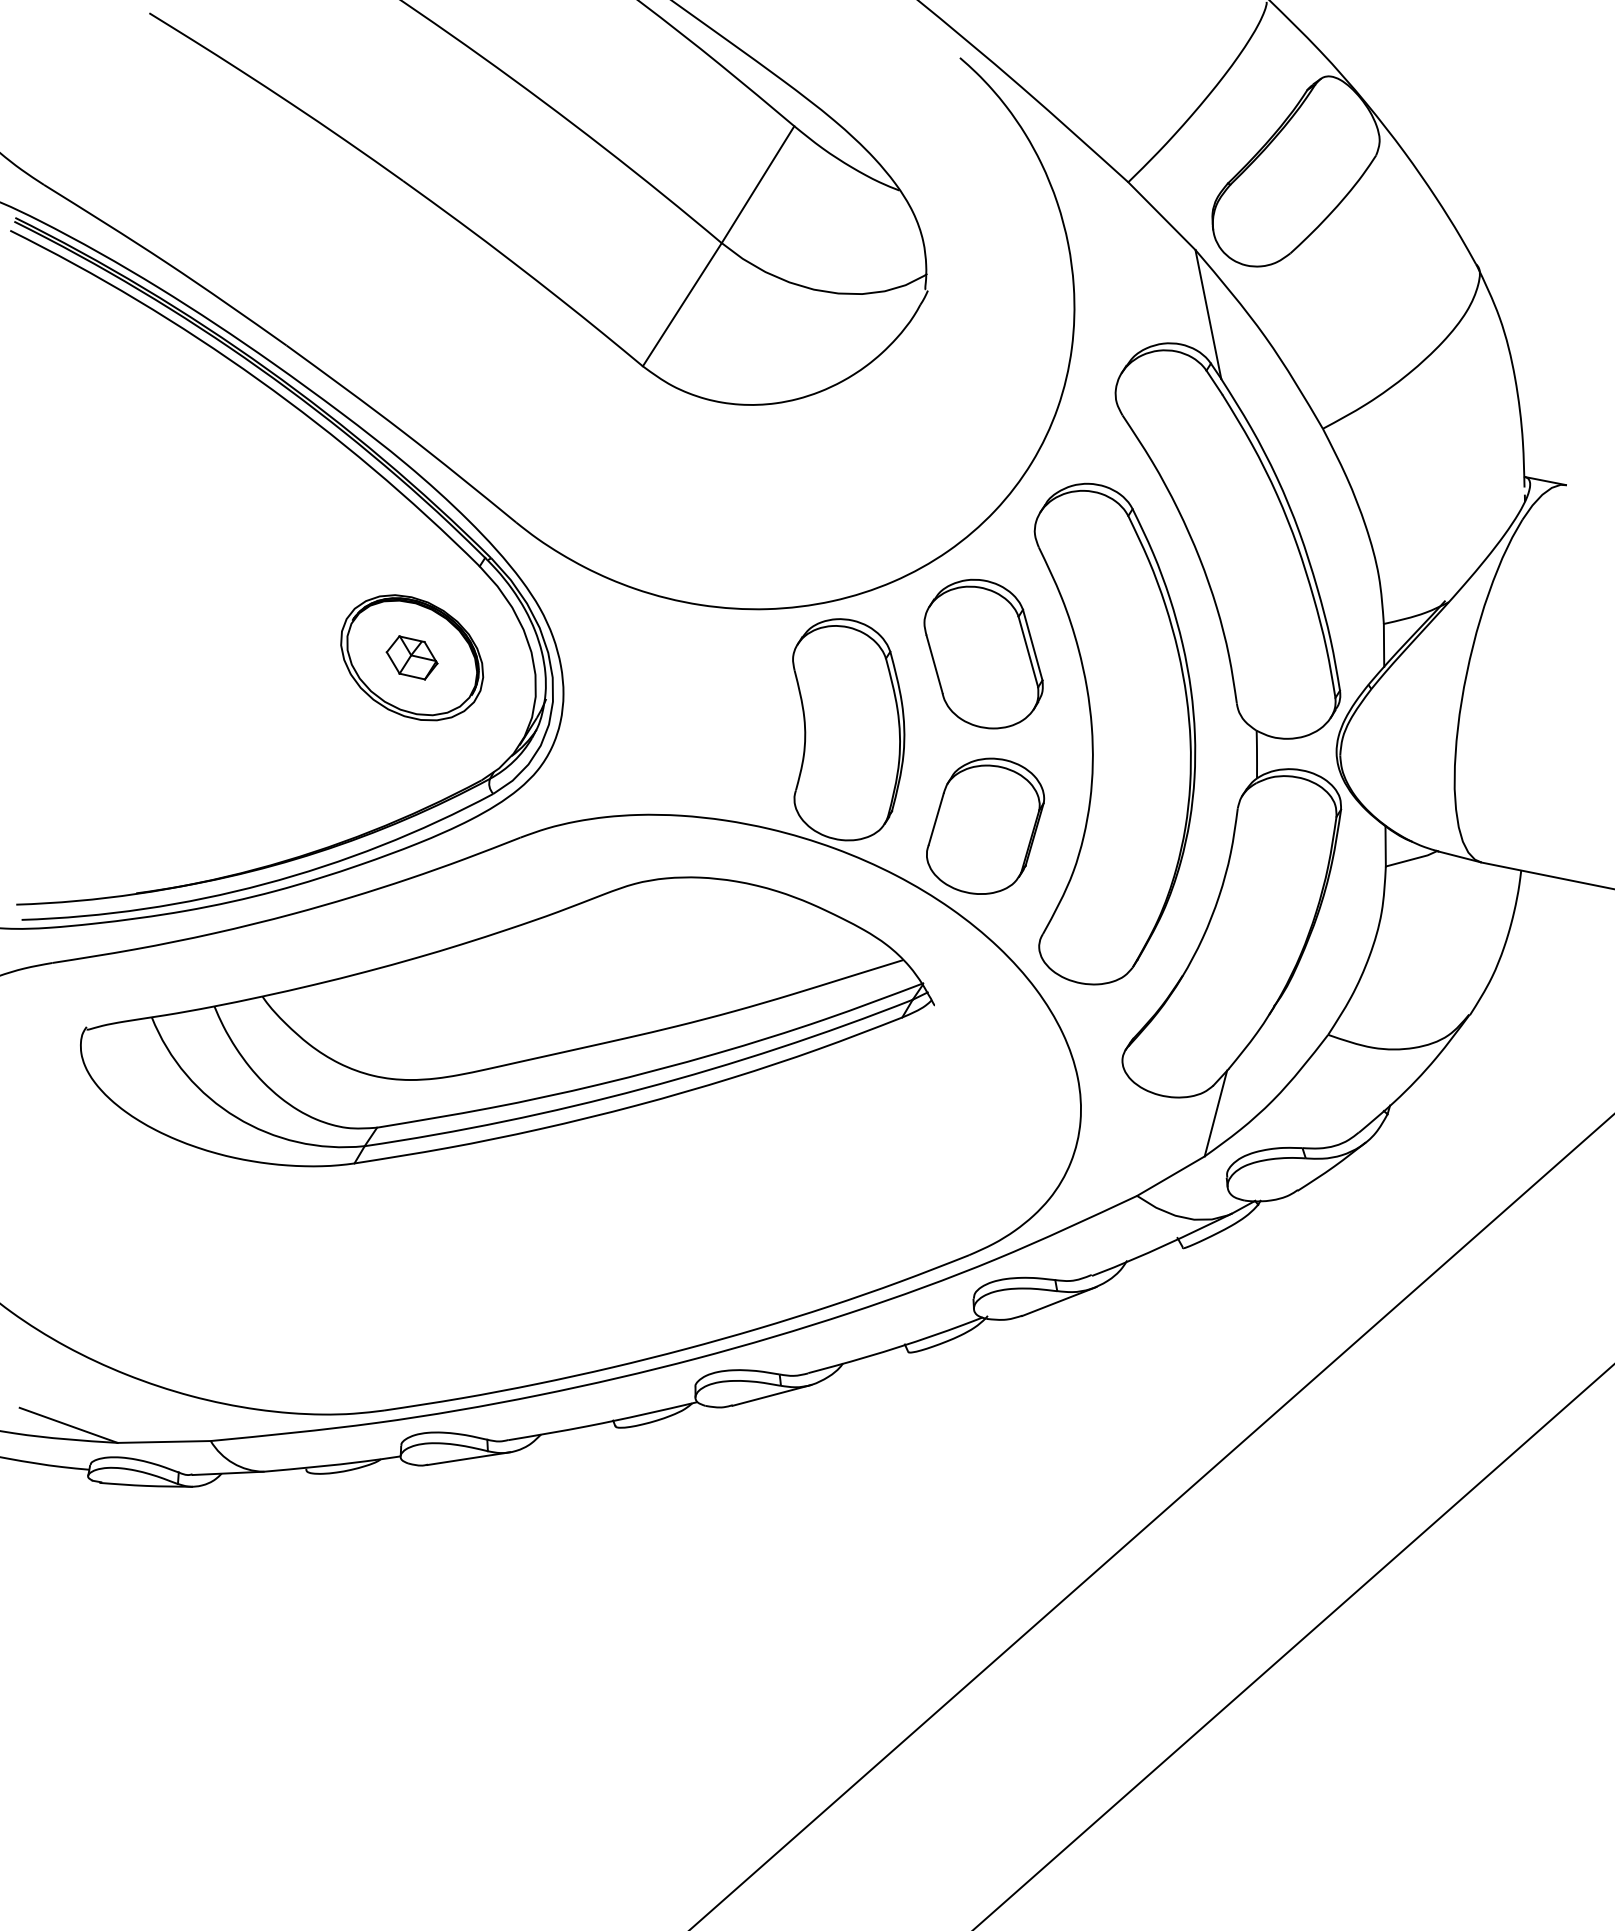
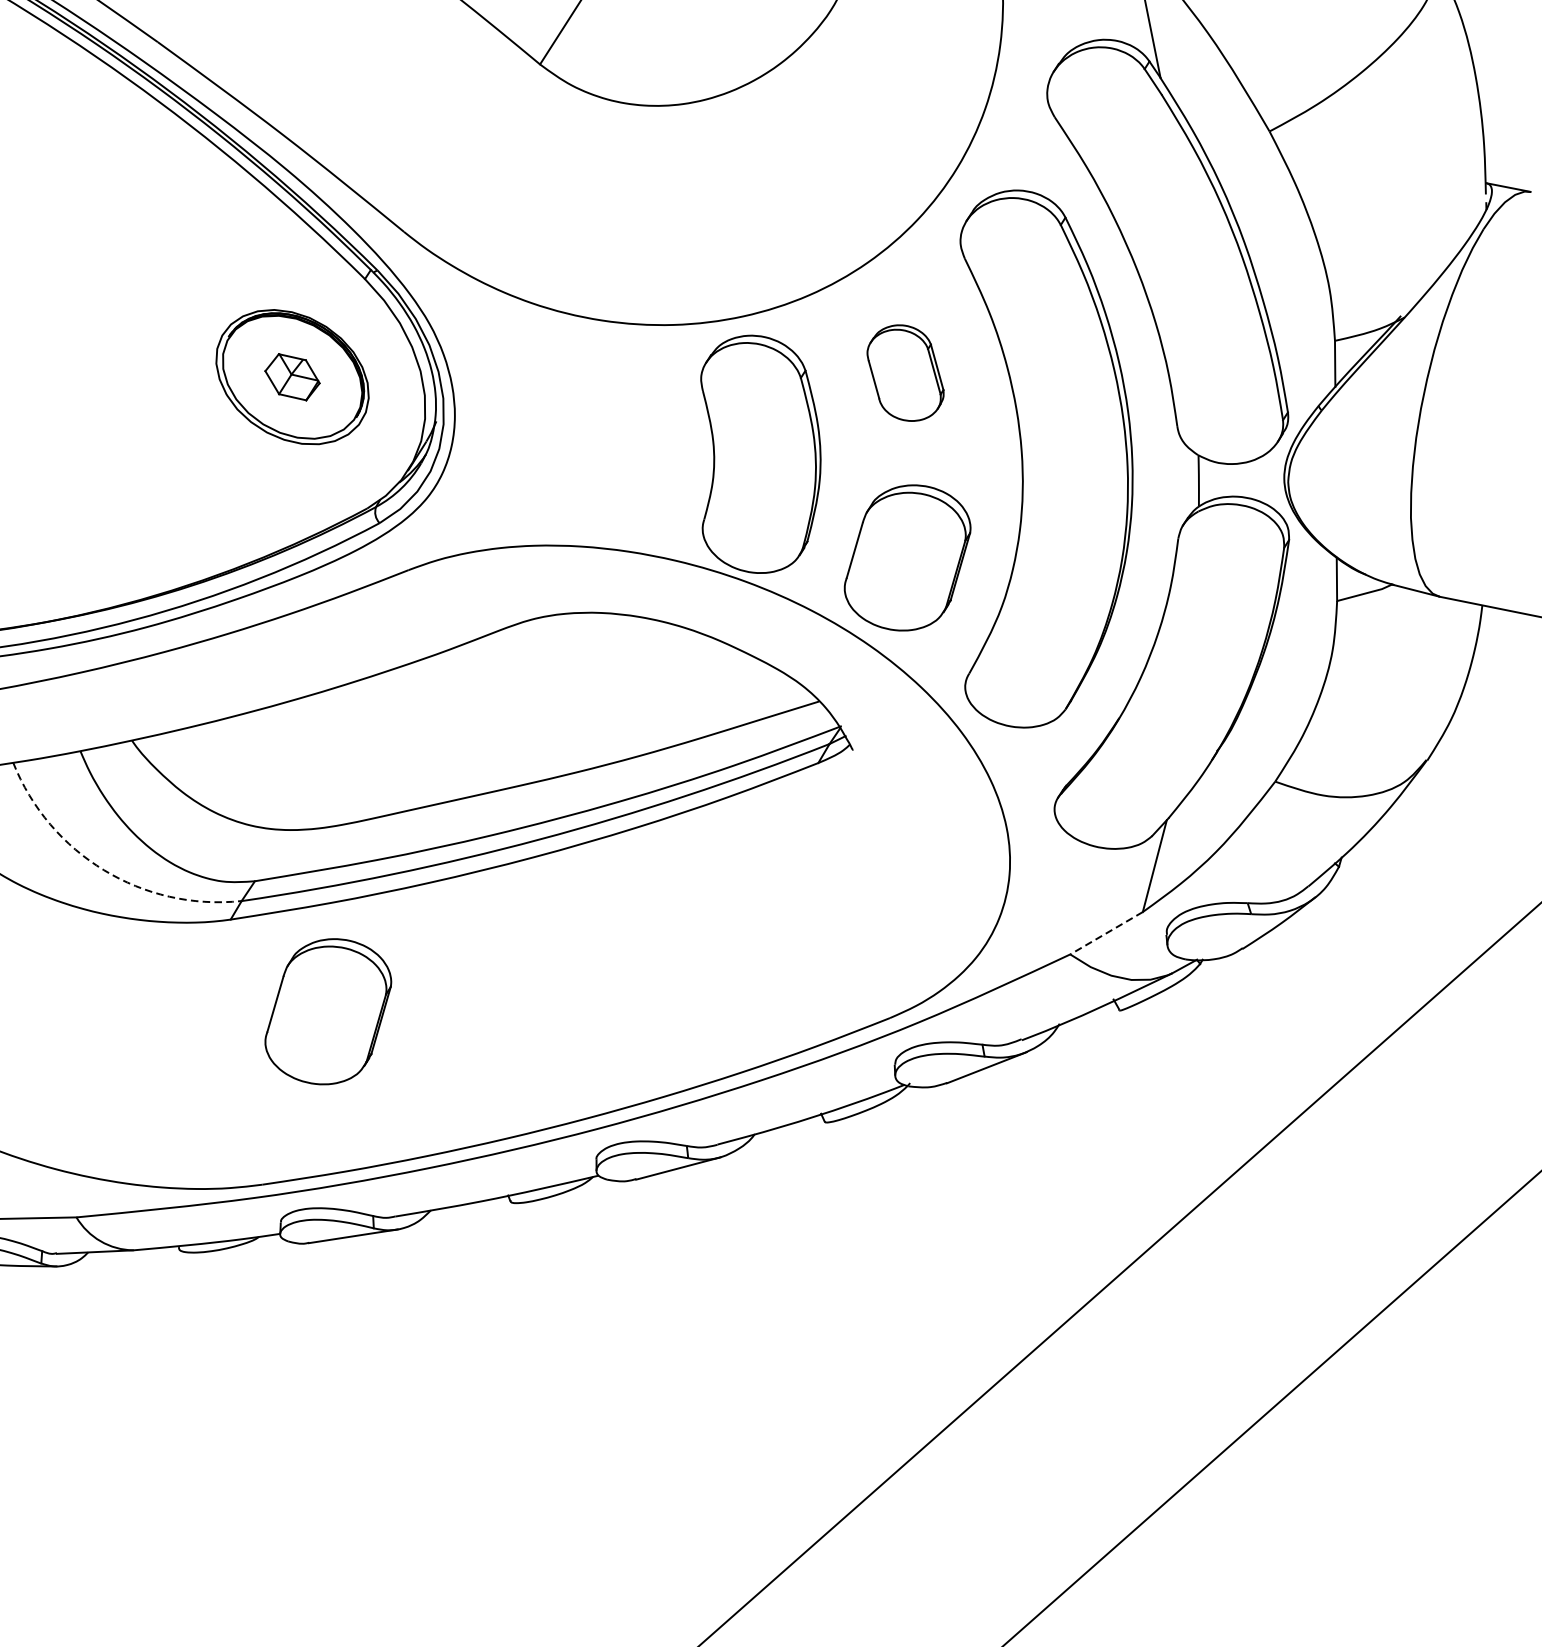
part: (983, 653) -> (905, 372), size x0.6
arc: (236, 1117) -> (104, 870), solid -> dashed
line: (1170, 1176) -> (1106, 933), solid -> dashed
part: (445, 1248) -> (328, 1010), added

